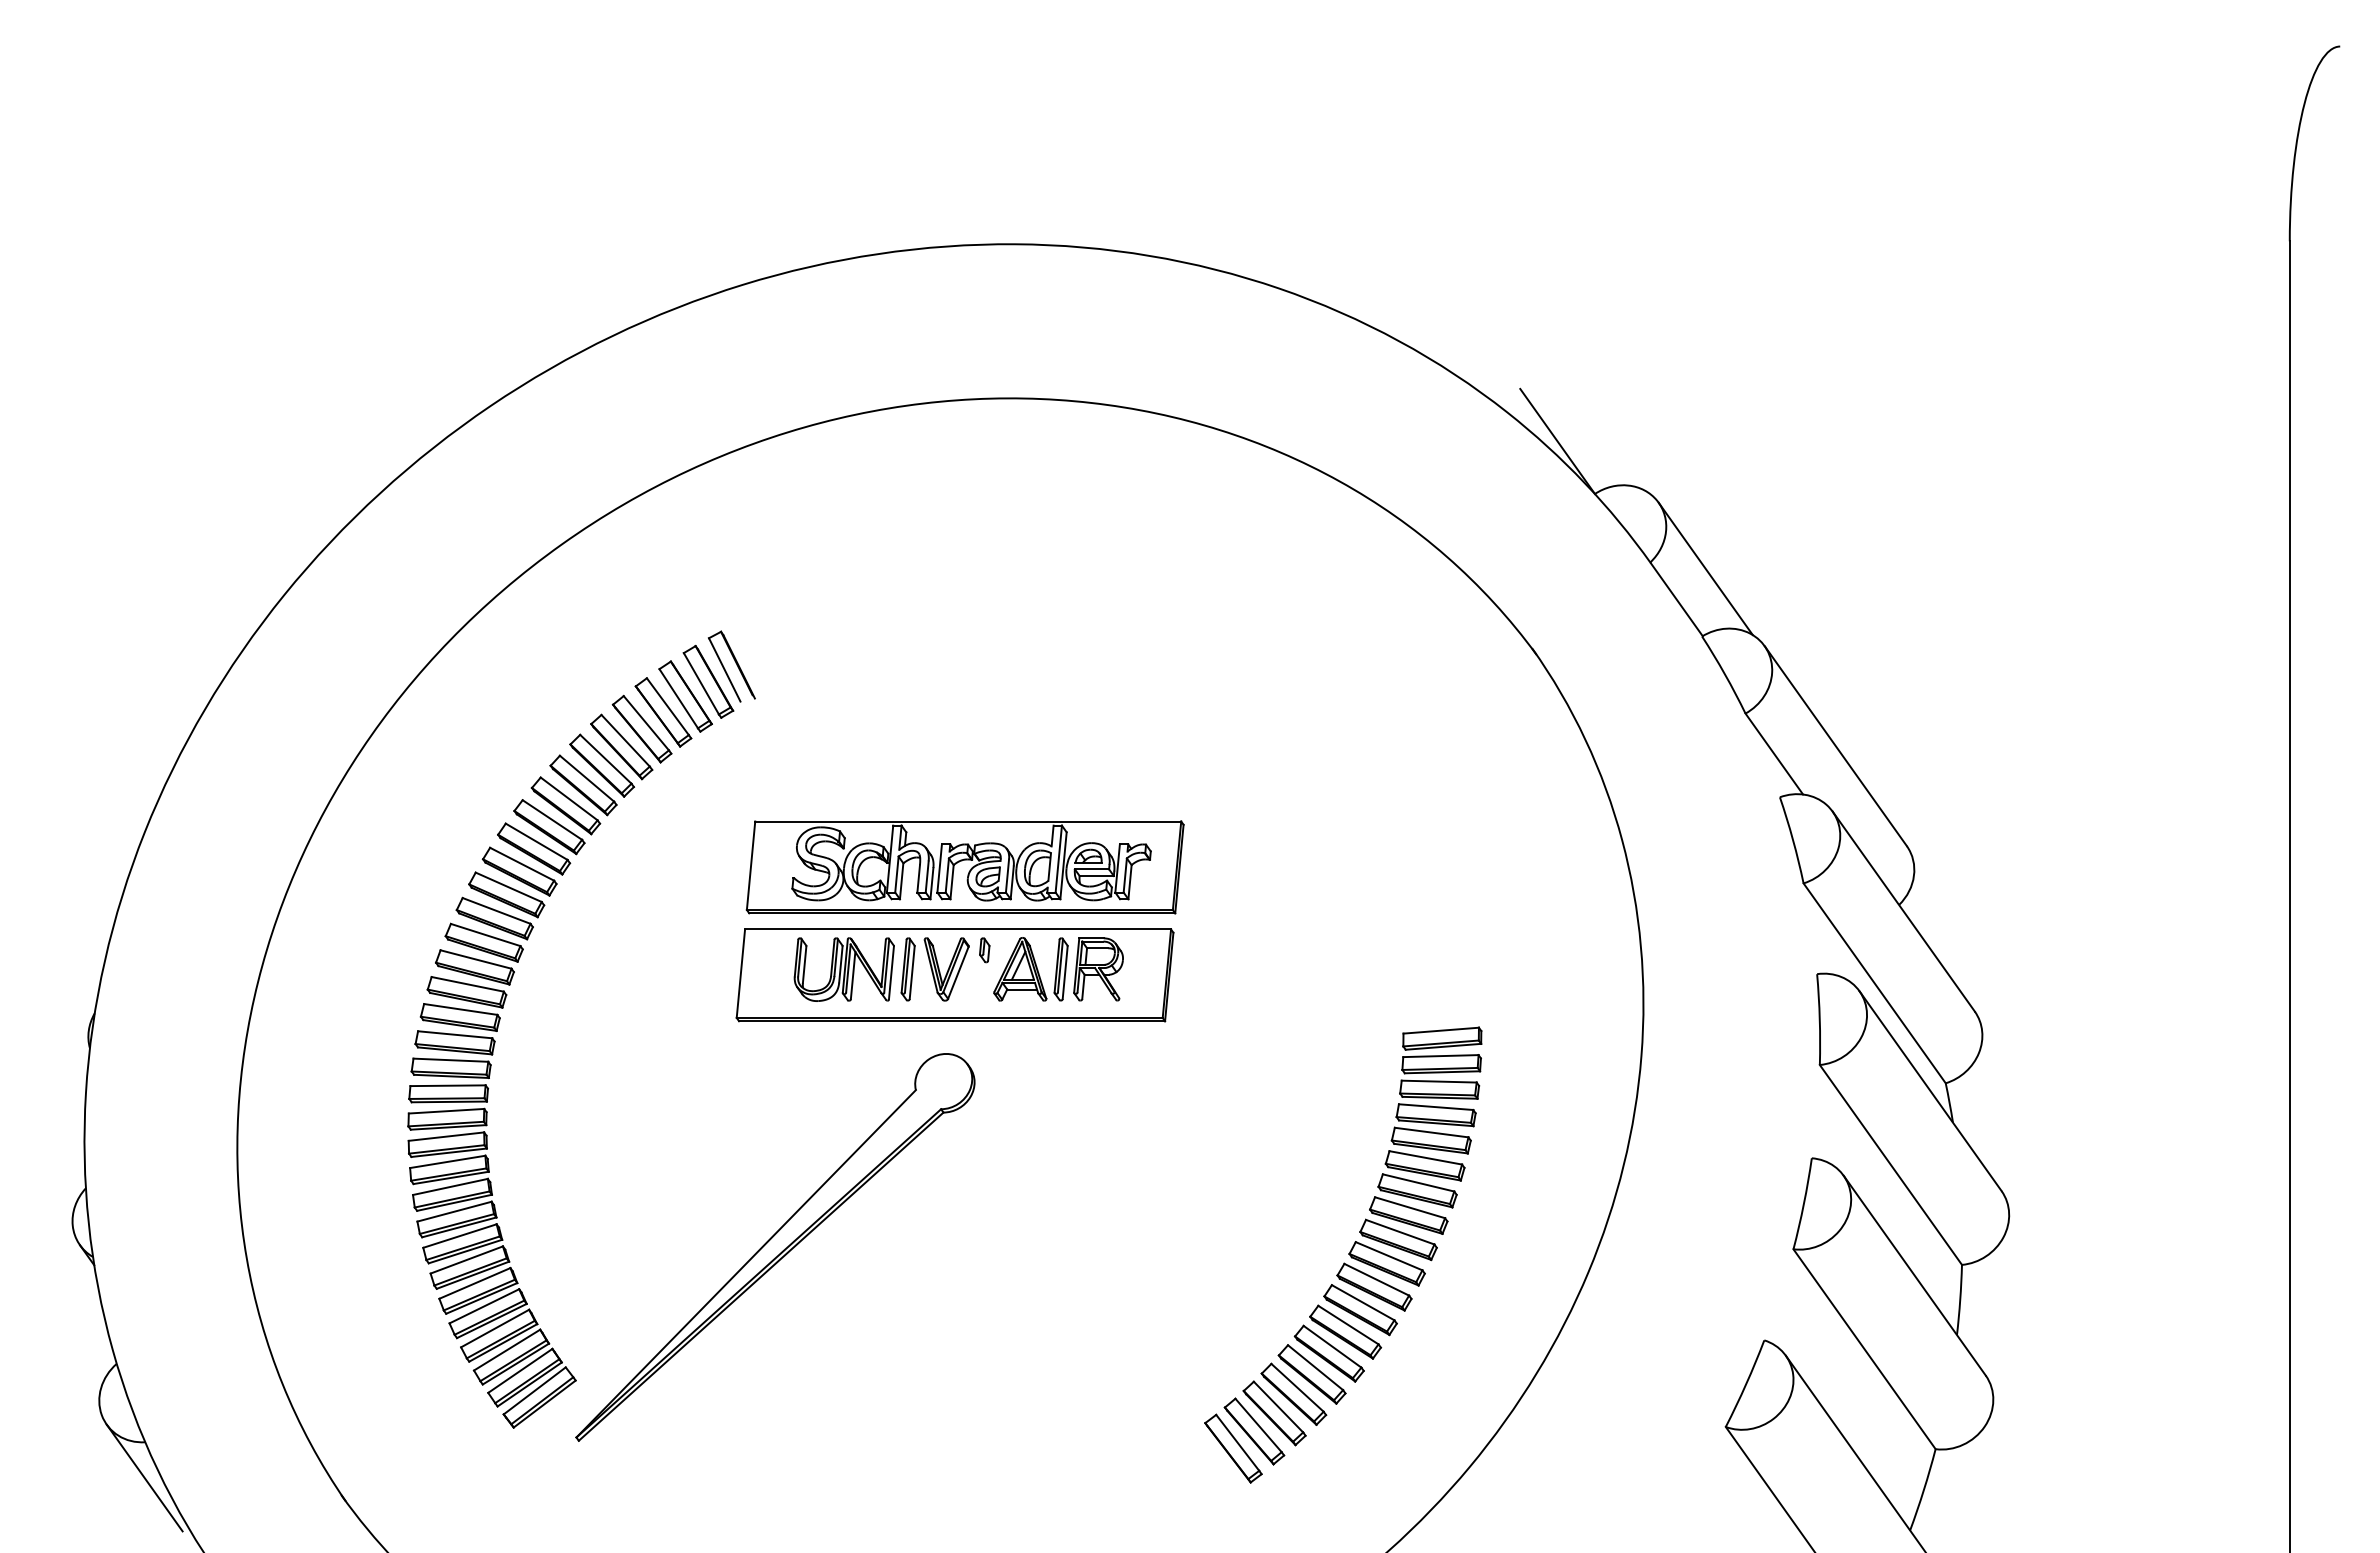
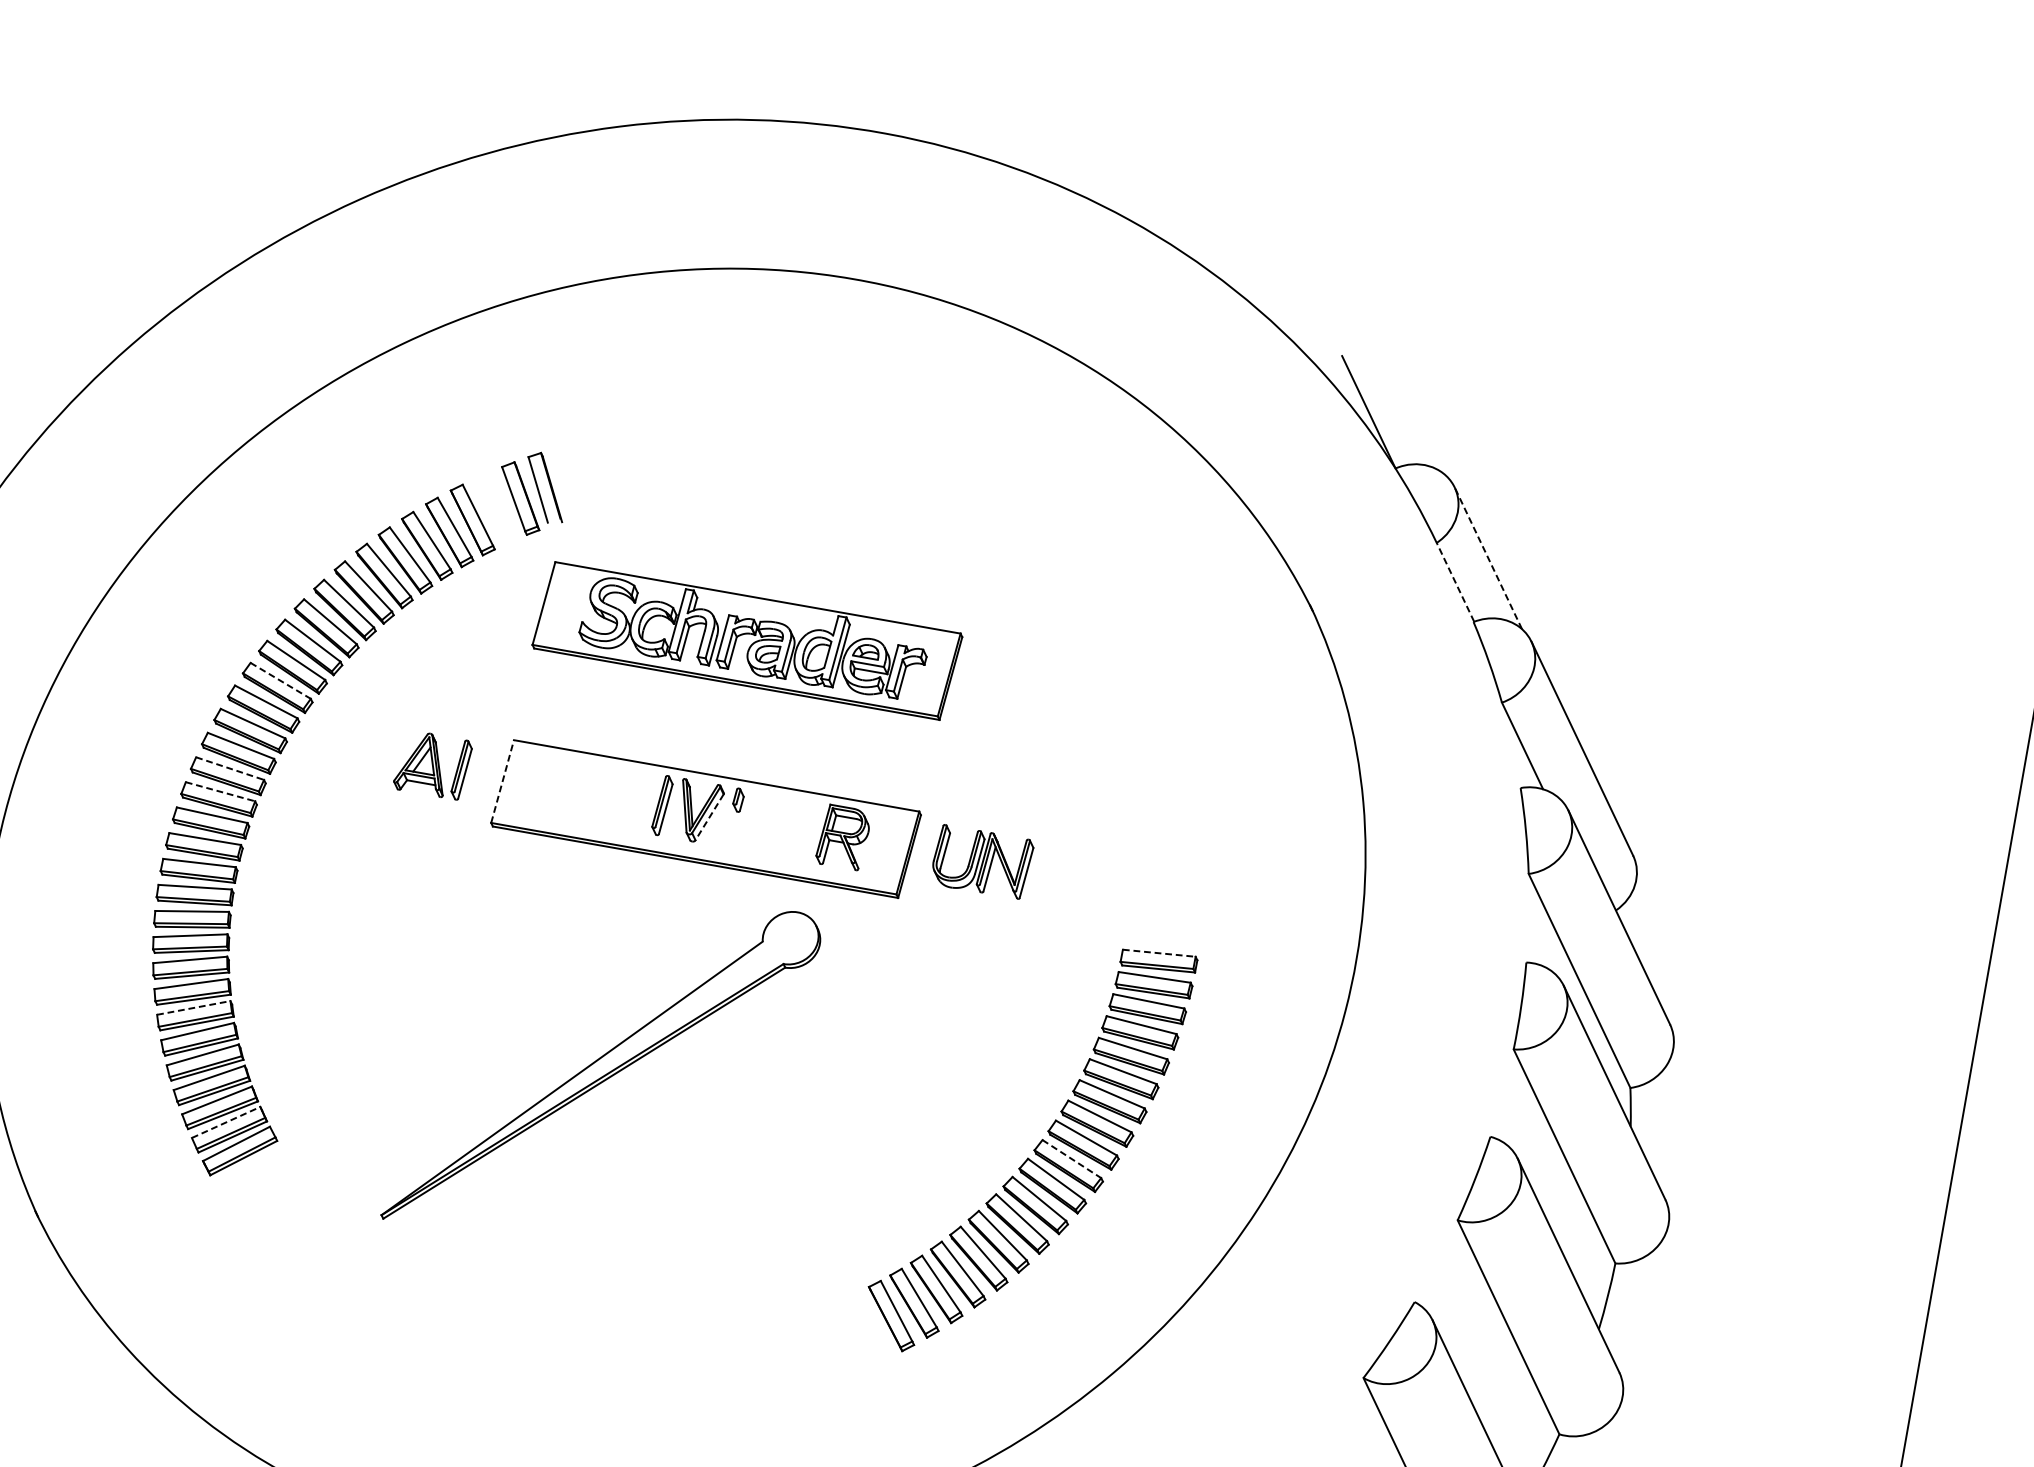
line: (1705, 568) -> (1488, 557), solid -> dashed
line: (1676, 599) -> (1455, 582), solid -> dashed
part: (685, 696) -> (496, 508), removed
part: (964, 867) -> (746, 641), moved
line: (497, 911) -> (281, 681), solid -> dashed
part: (843, 969) -> (981, 861), moved
part: (1030, 969) -> (432, 765), moved
line: (958, 972) -> (709, 816), solid -> dashed
line: (740, 973) -> (502, 781), solid -> dashed
line: (461, 1009) -> (230, 768), solid -> dashed
line: (1441, 1030) -> (1159, 953), solid -> dashed
line: (455, 1034) -> (220, 791), solid -> dashed
part: (775, 1247) -> (602, 1067), moved
line: (1389, 1256) -> (1072, 1159), solid -> dashed
line: (466, 1259) -> (193, 1007), solid -> dashed
line: (520, 1370) -> (226, 1122), solid -> dashed

